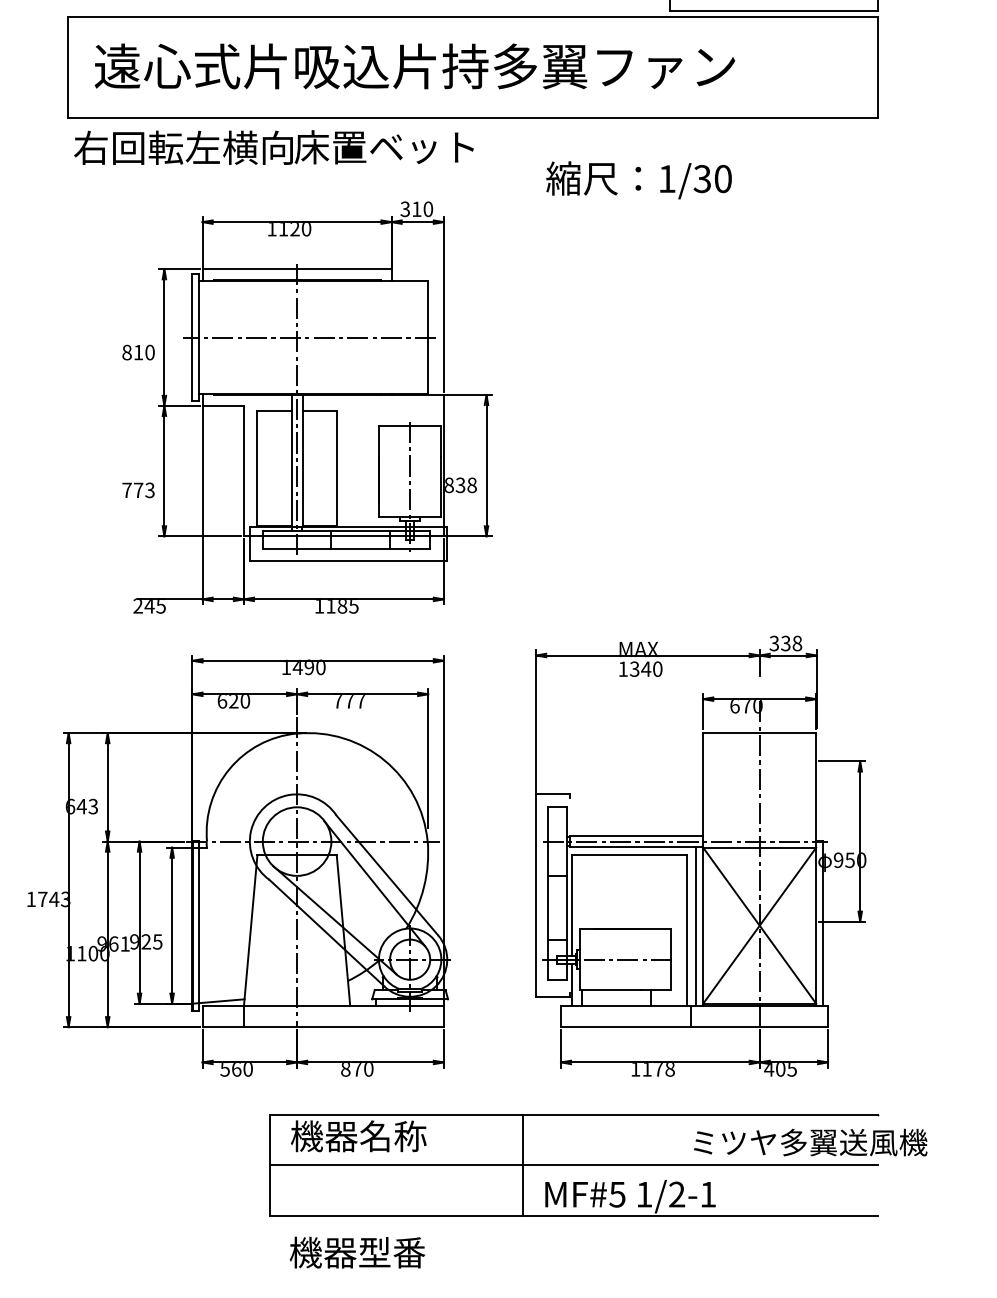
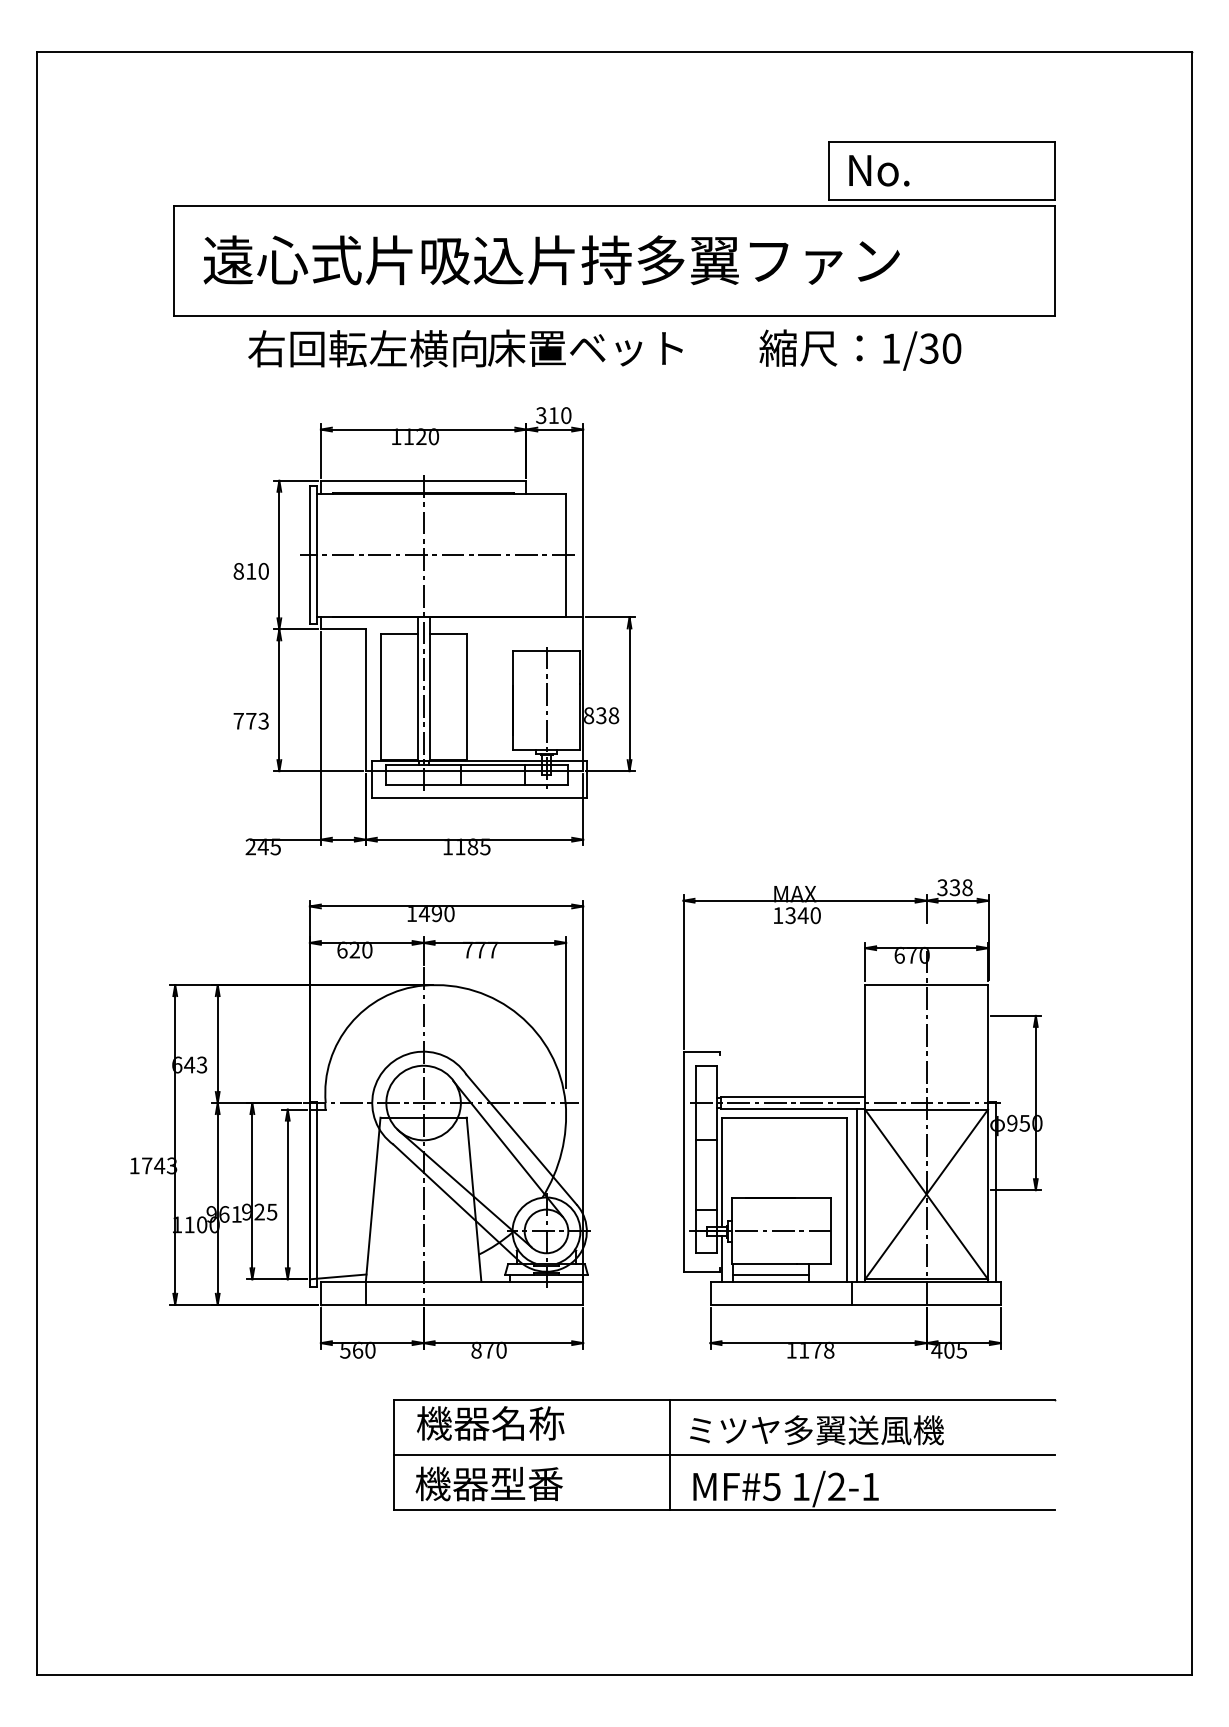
text: (273, 147) -> (465, 348), moved
text: (639, 179) -> (860, 349), moved
line: (616, 999) -> (770, 1274), added
text: (810, 1142) -> (816, 1430), moved
text: (356, 1252) -> (488, 1483), moved

